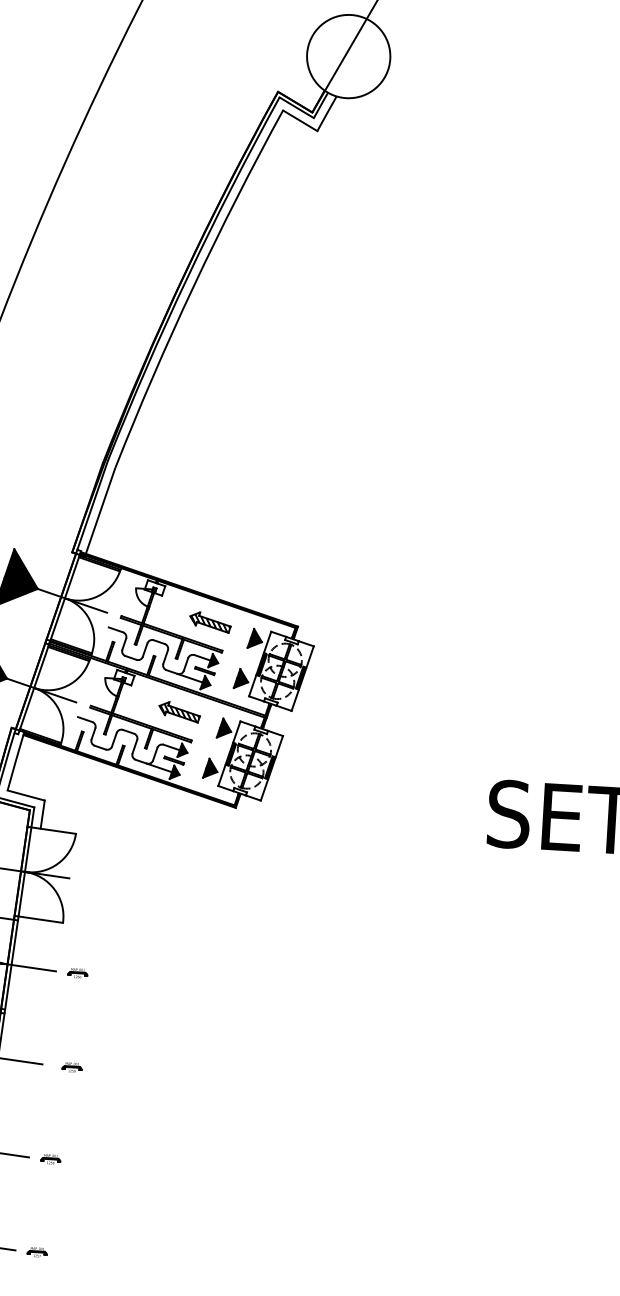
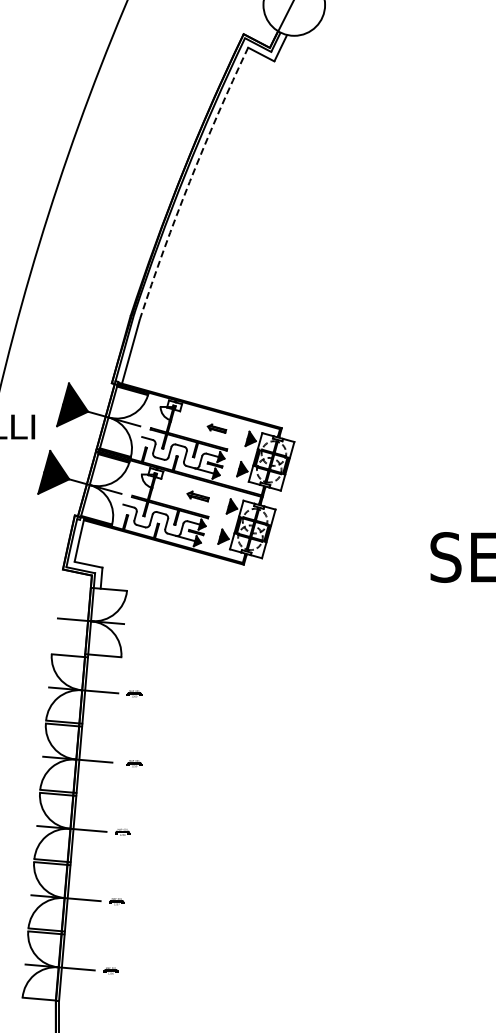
arc: (193, 286) -> (189, 181), solid -> dashed
part: (209, 621) -> (216, 428), size x0.6
part: (178, 712) -> (197, 496), size x0.7

